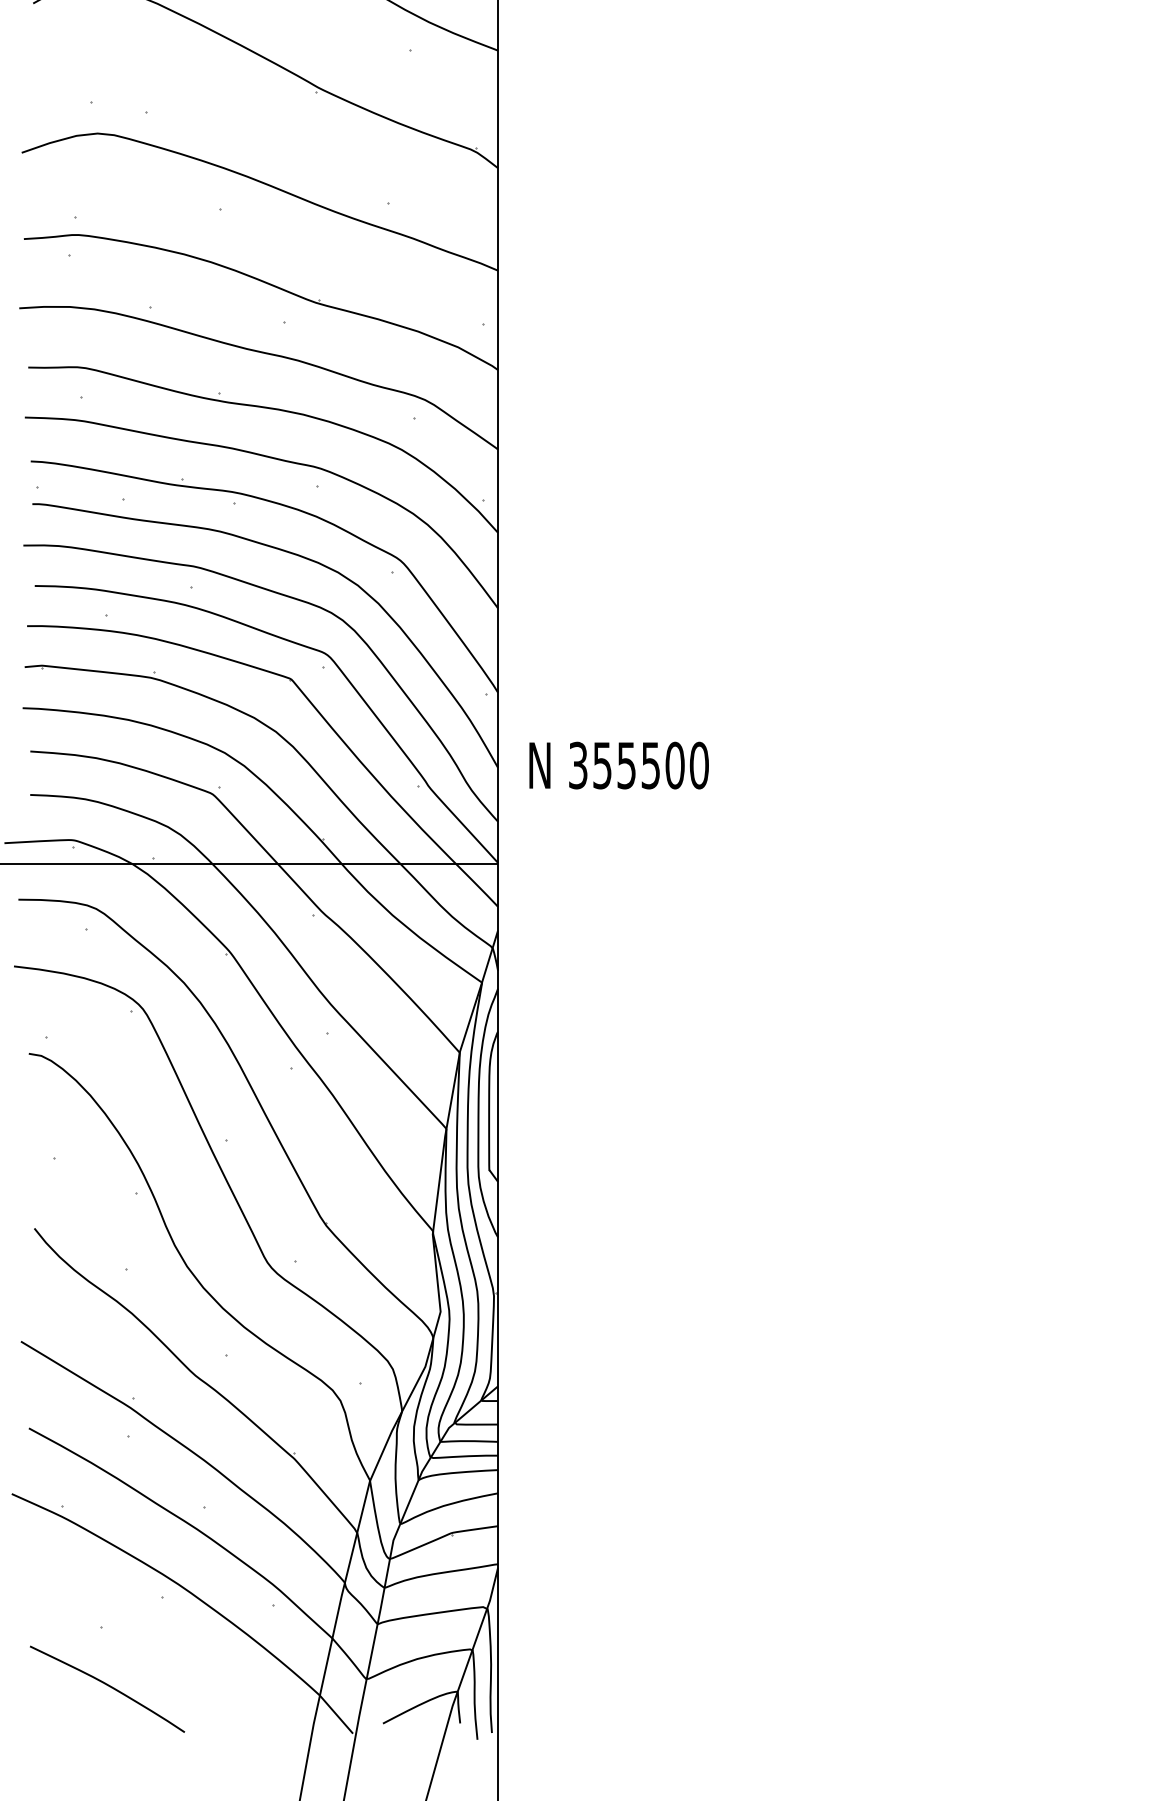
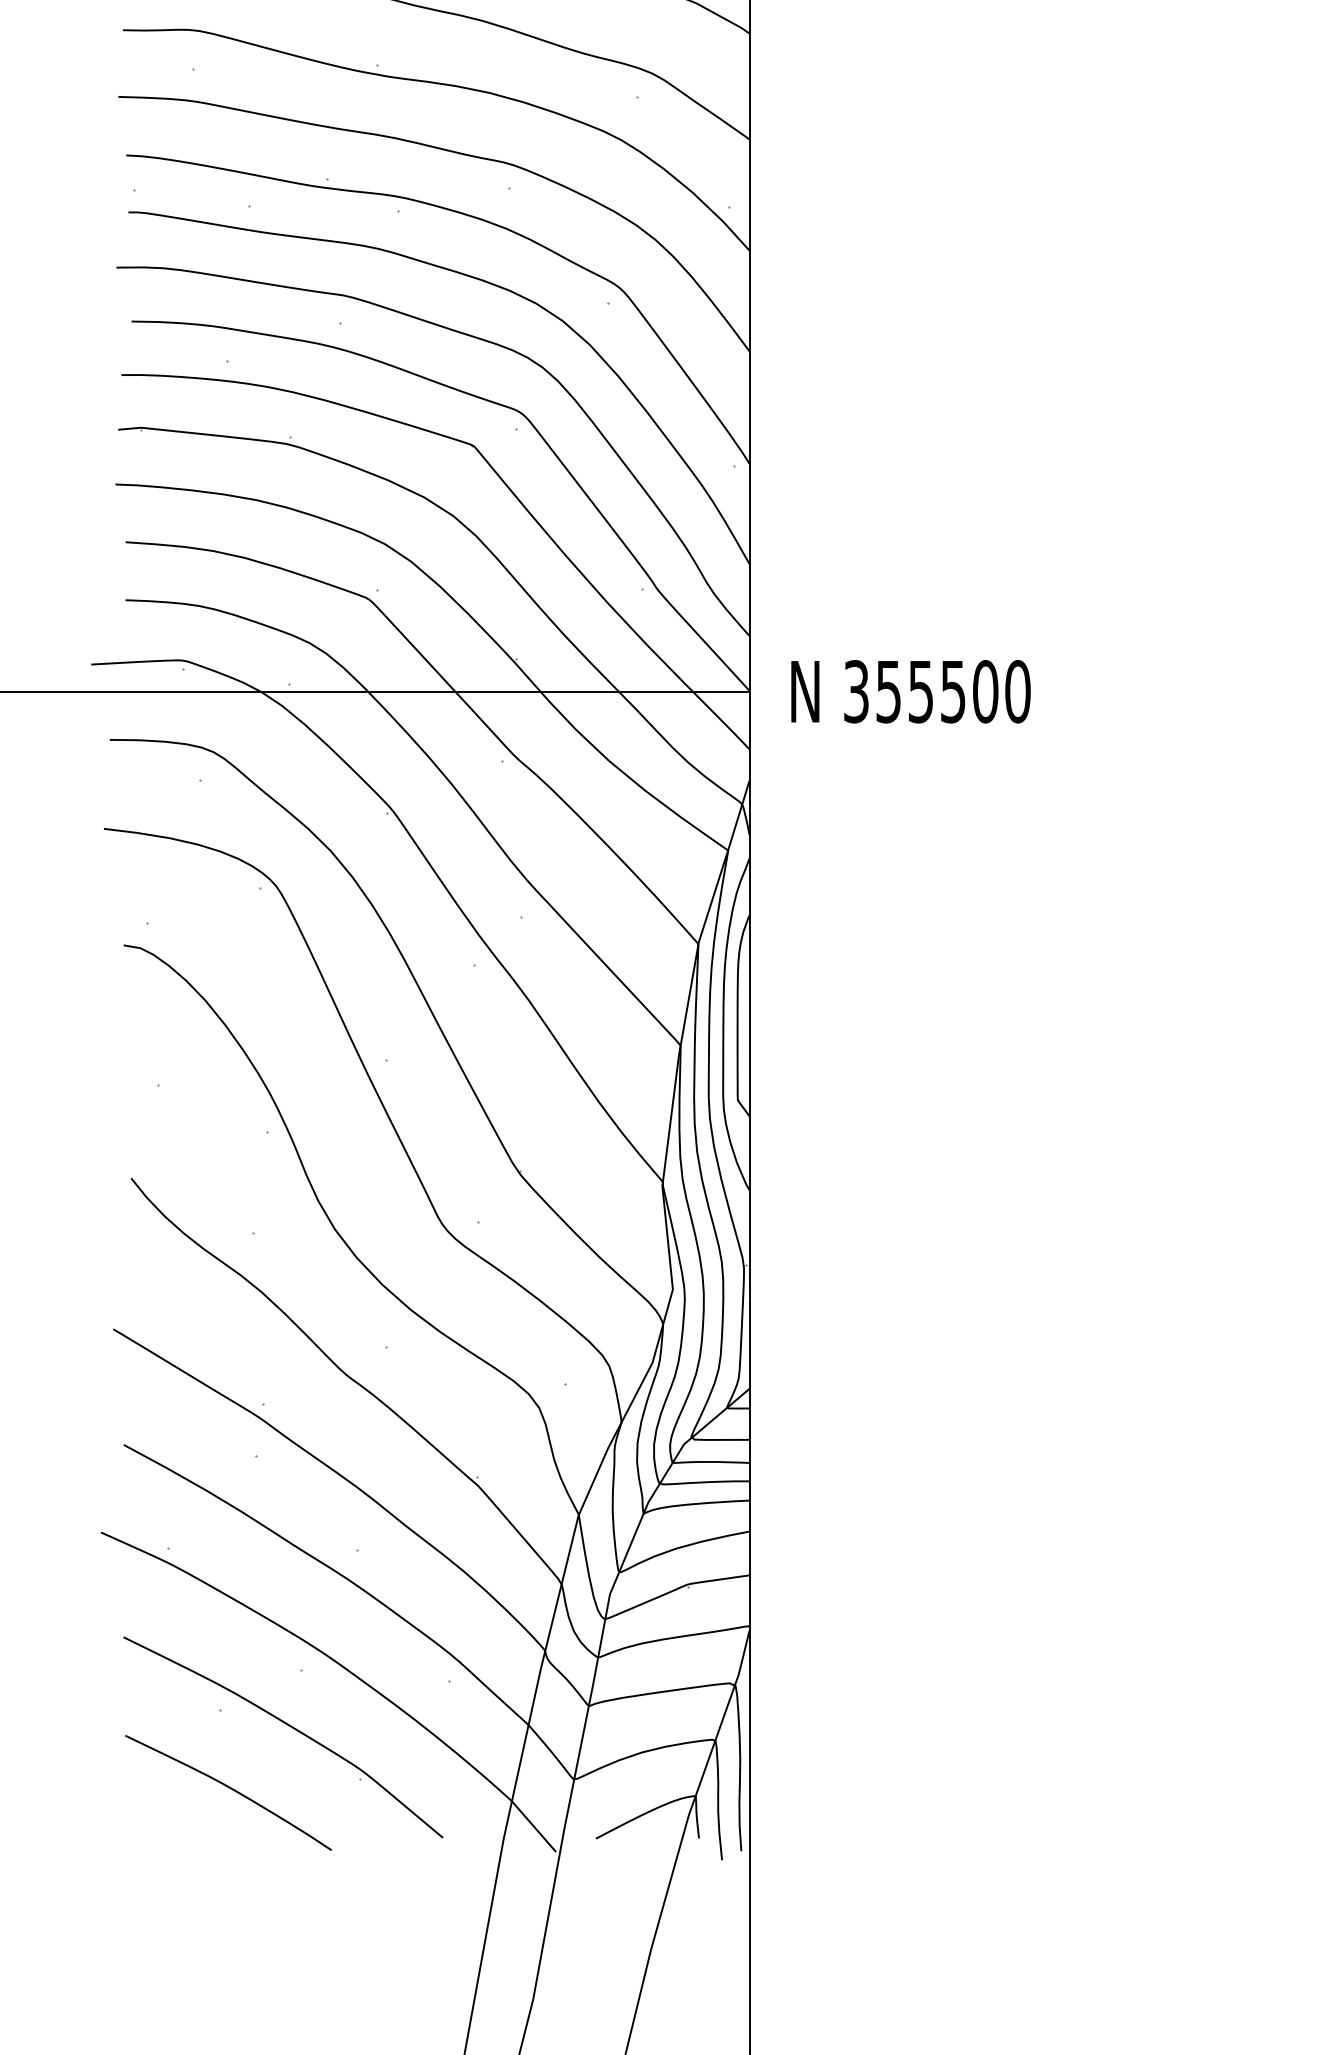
text: (618, 765) -> (910, 691), moved
part: (153, 1640) -> (289, 1727), added

